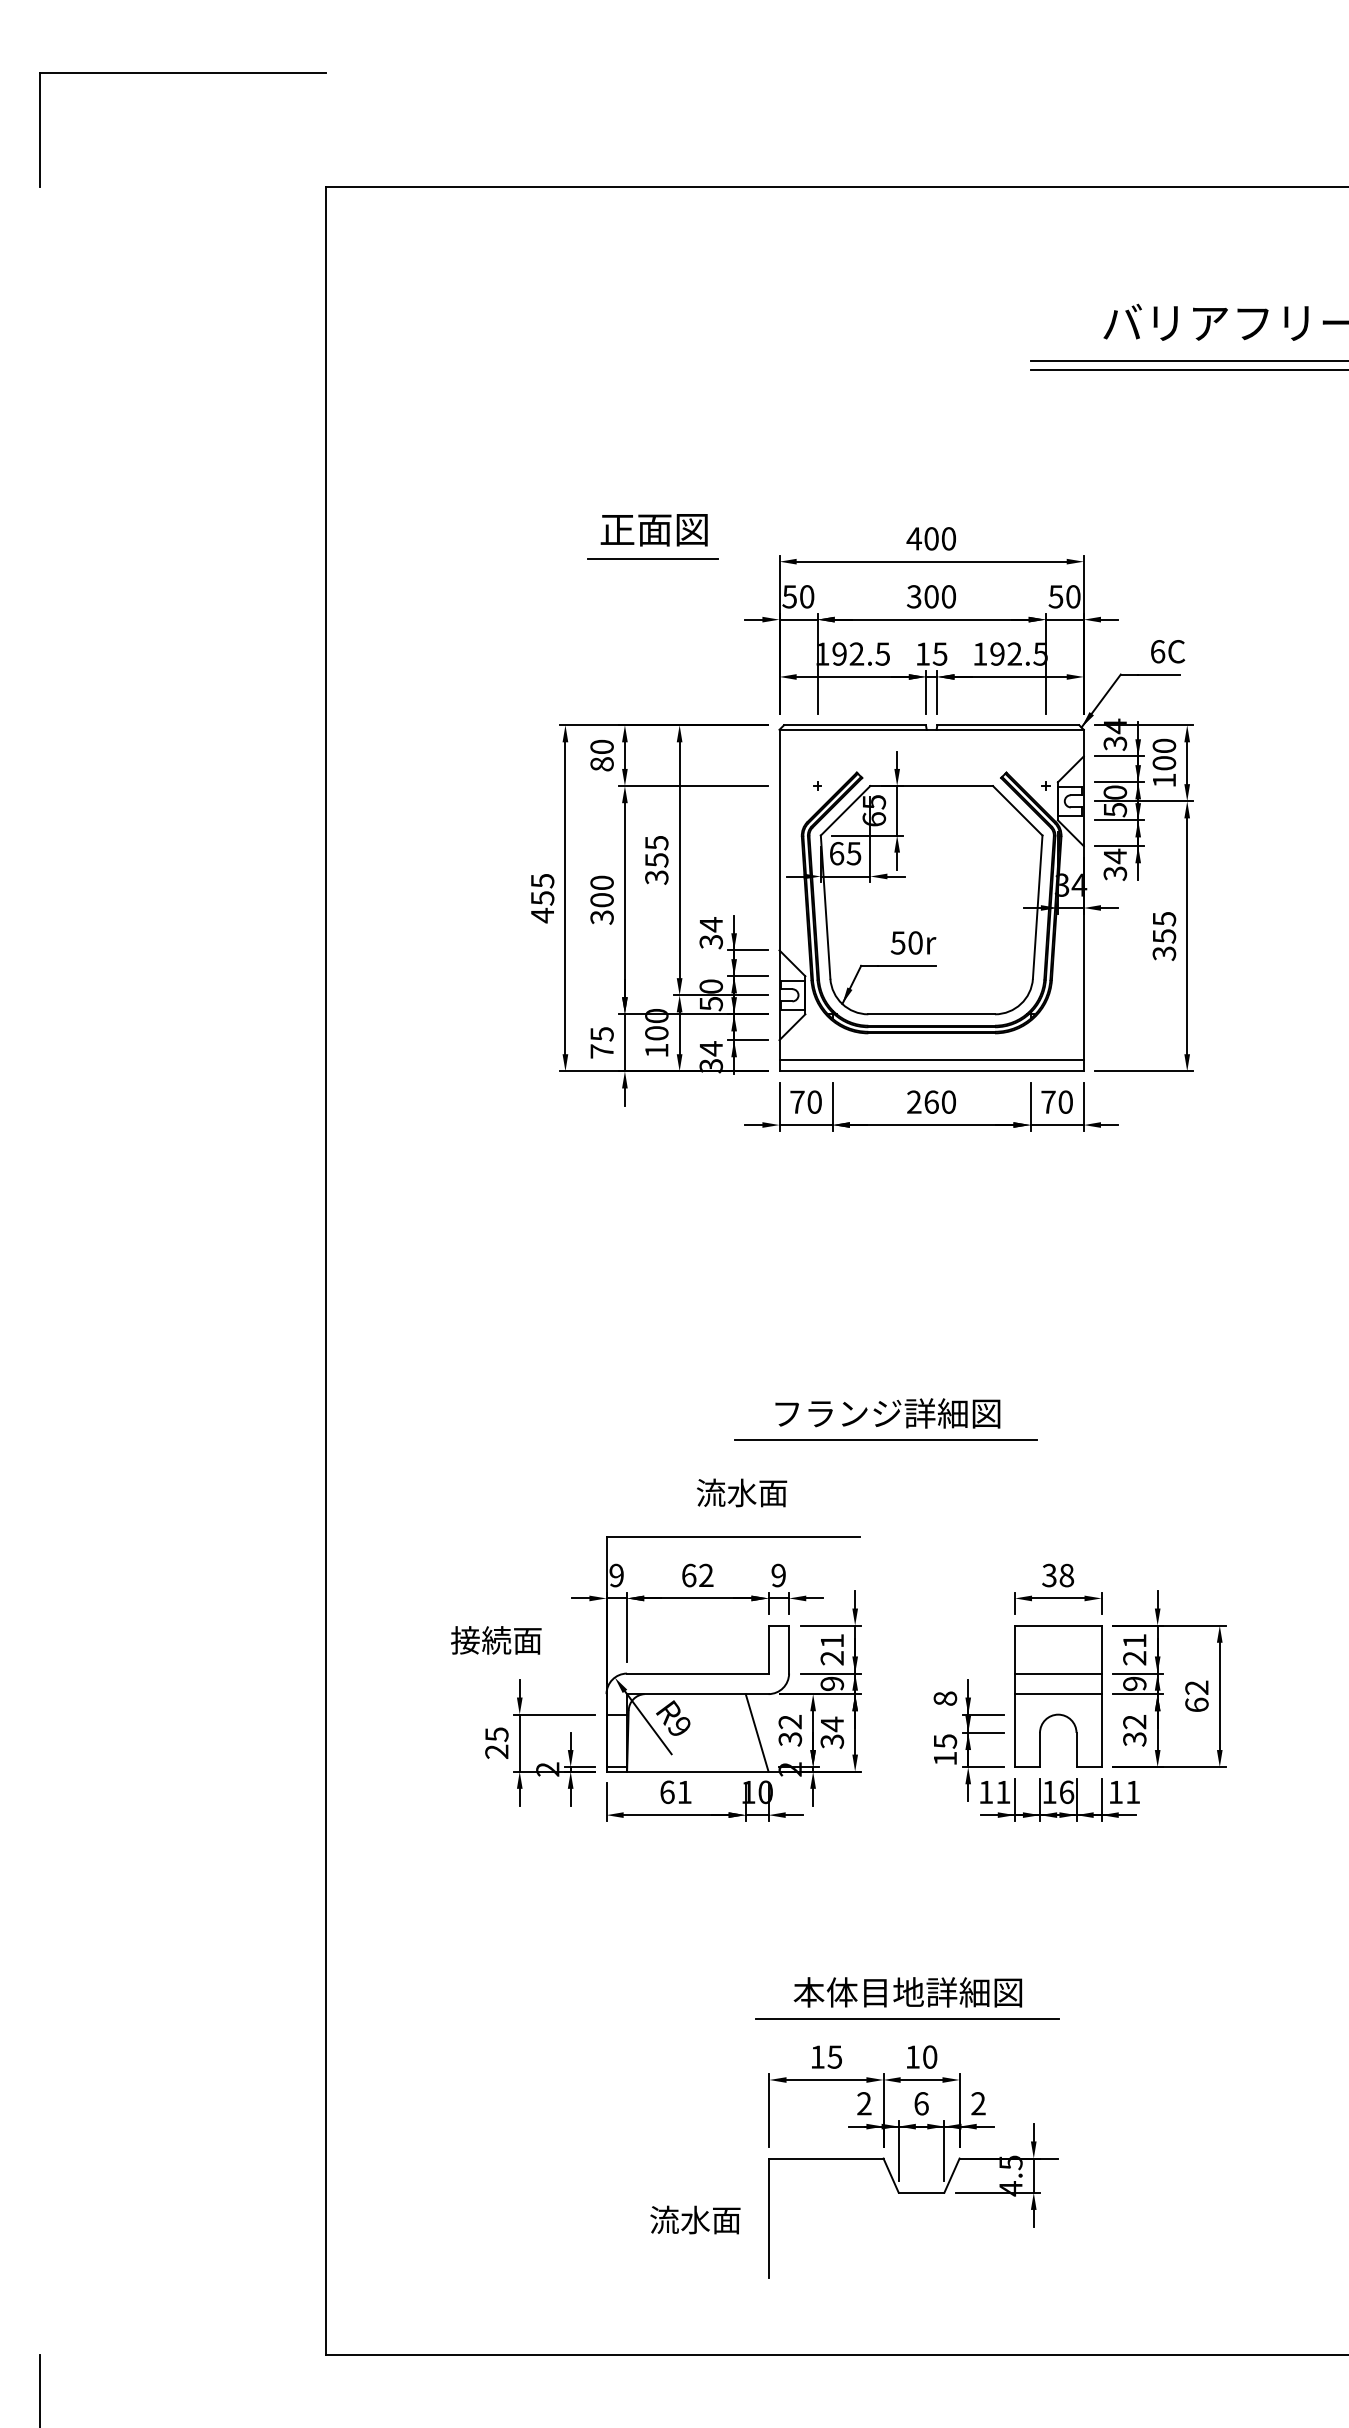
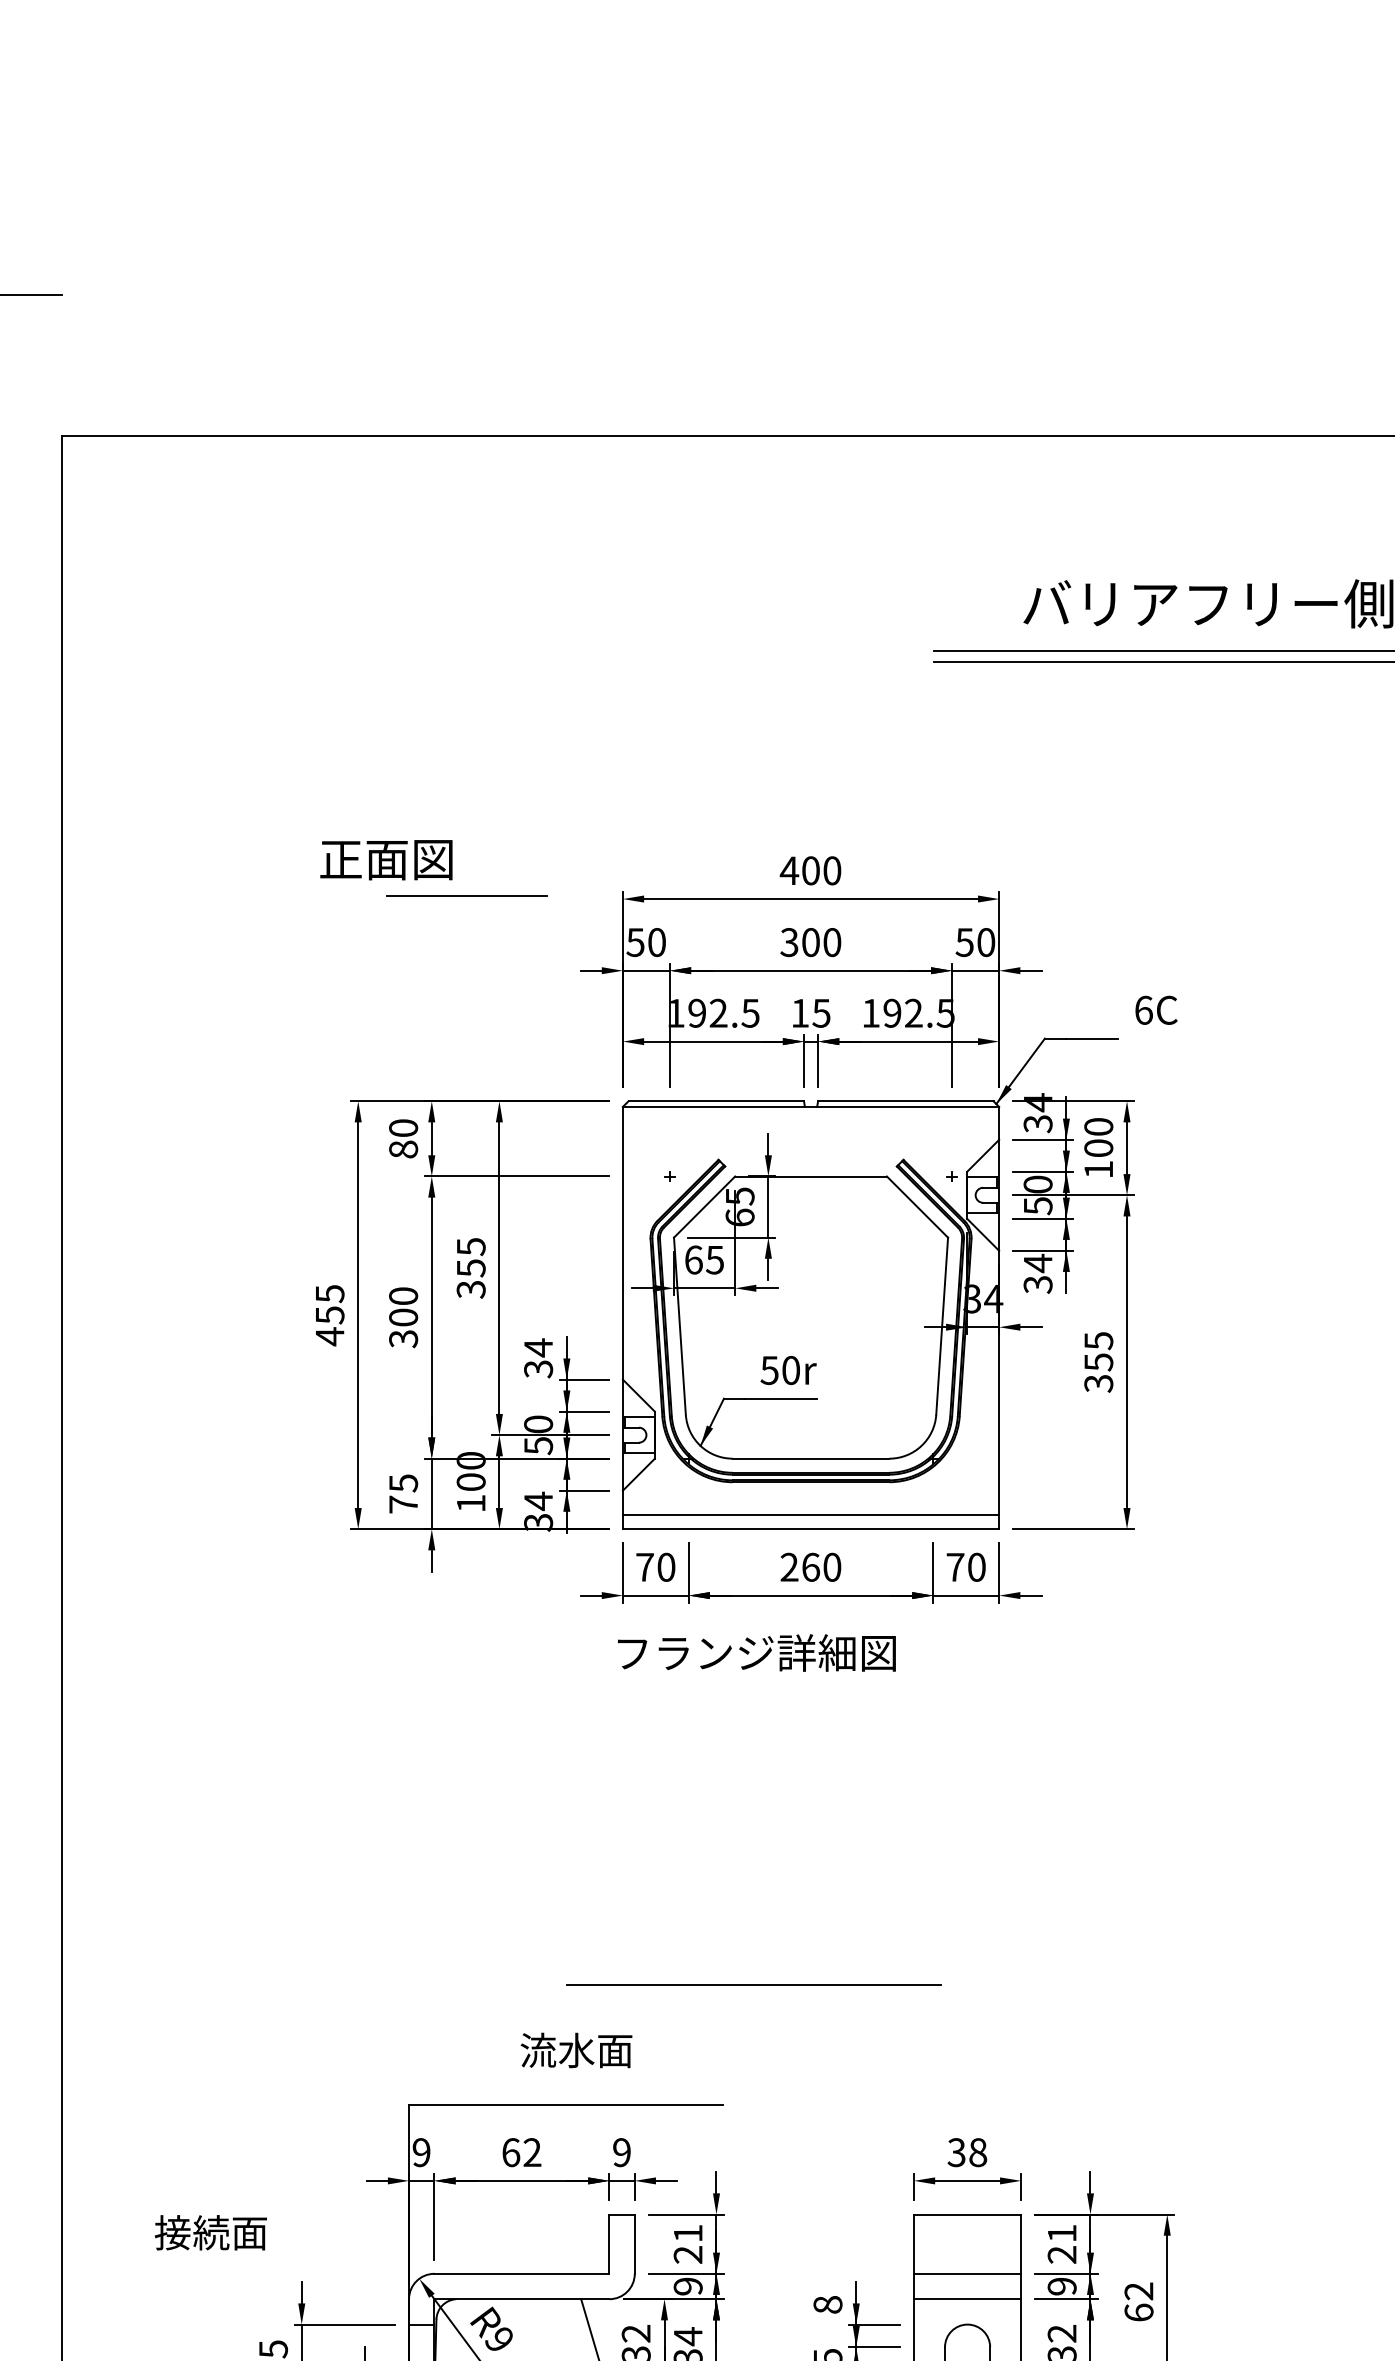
text: (653, 530) -> (385, 860), moved
text: (1168, 651) -> (1157, 1010), moved
text: (887, 1413) -> (756, 1653), moved
text: (496, 1640) -> (211, 2232), moved

